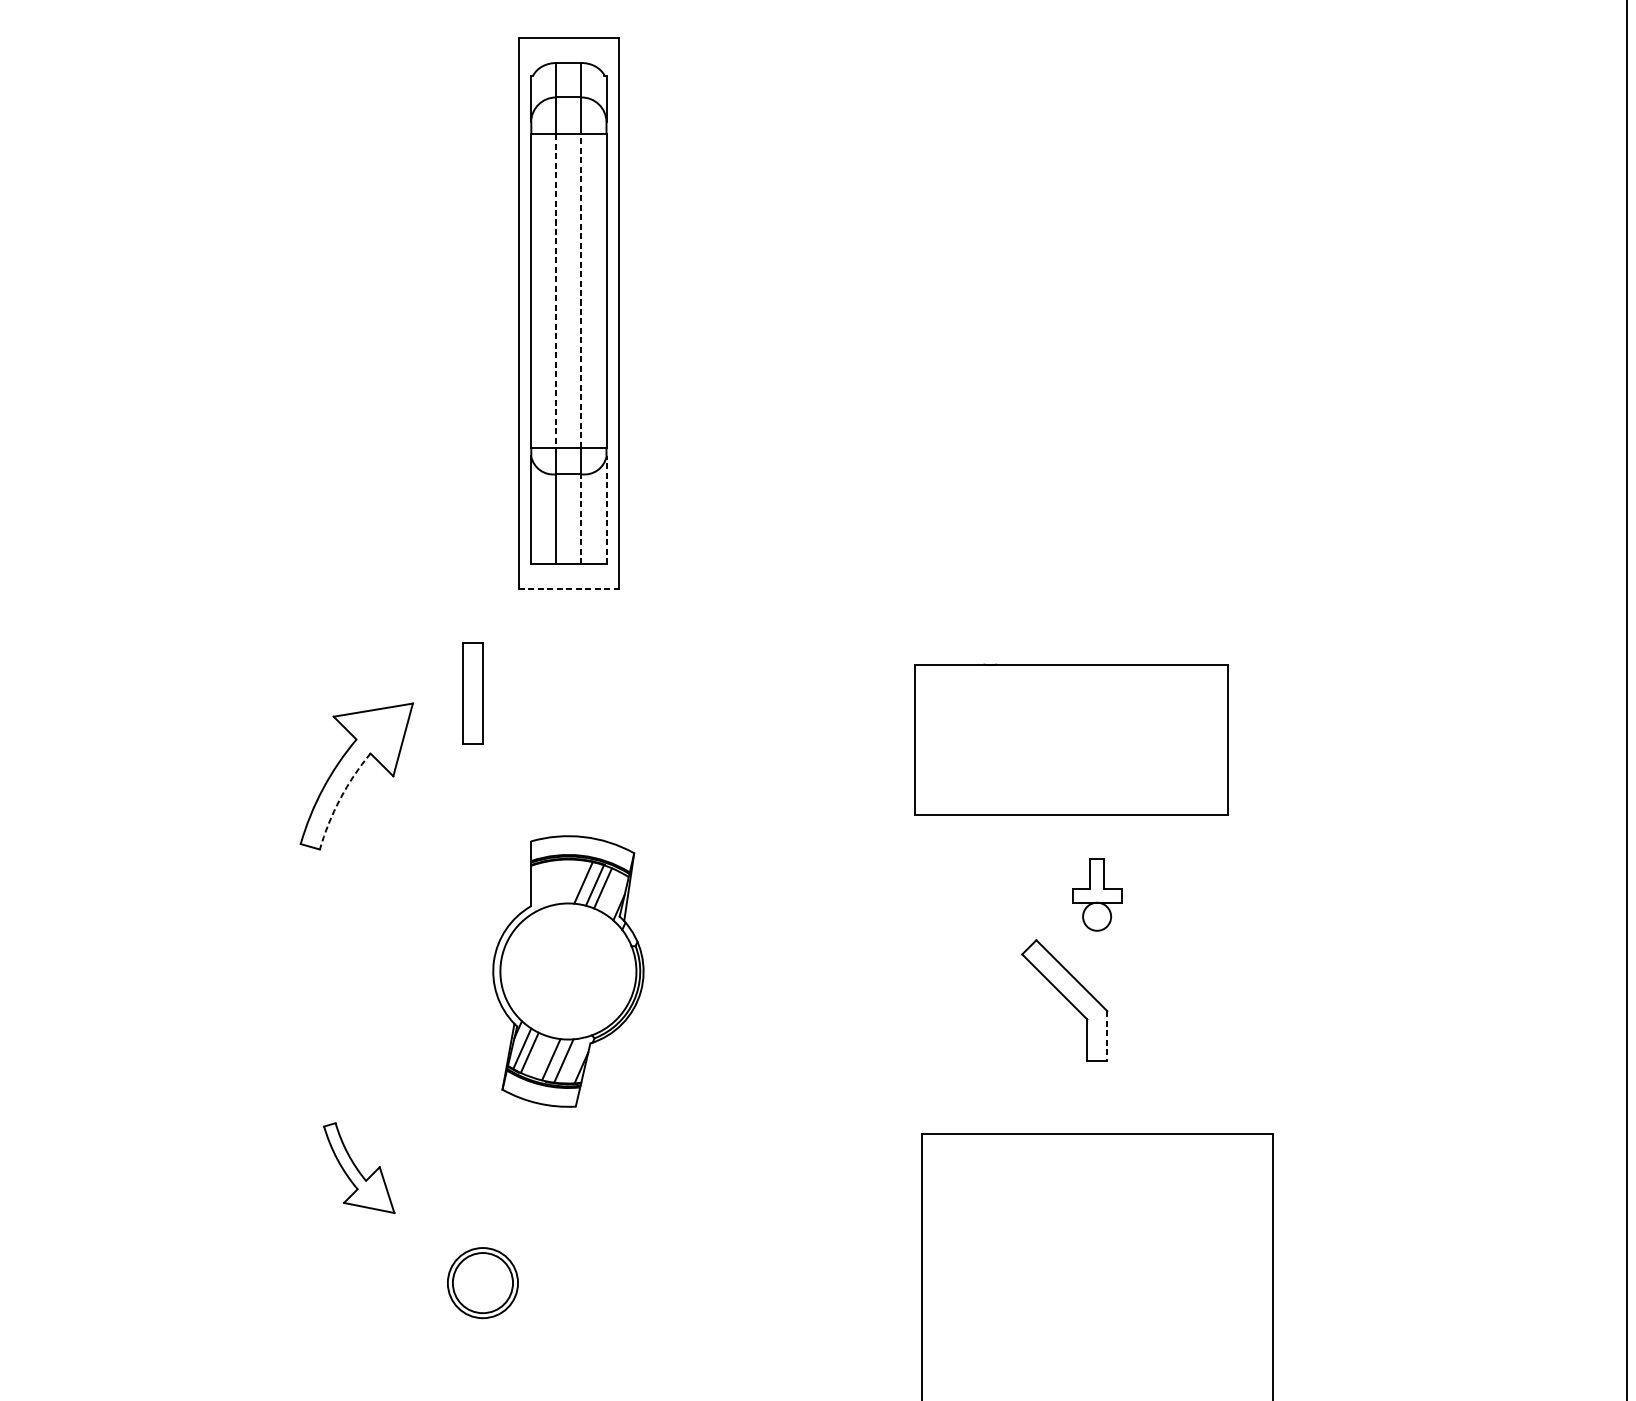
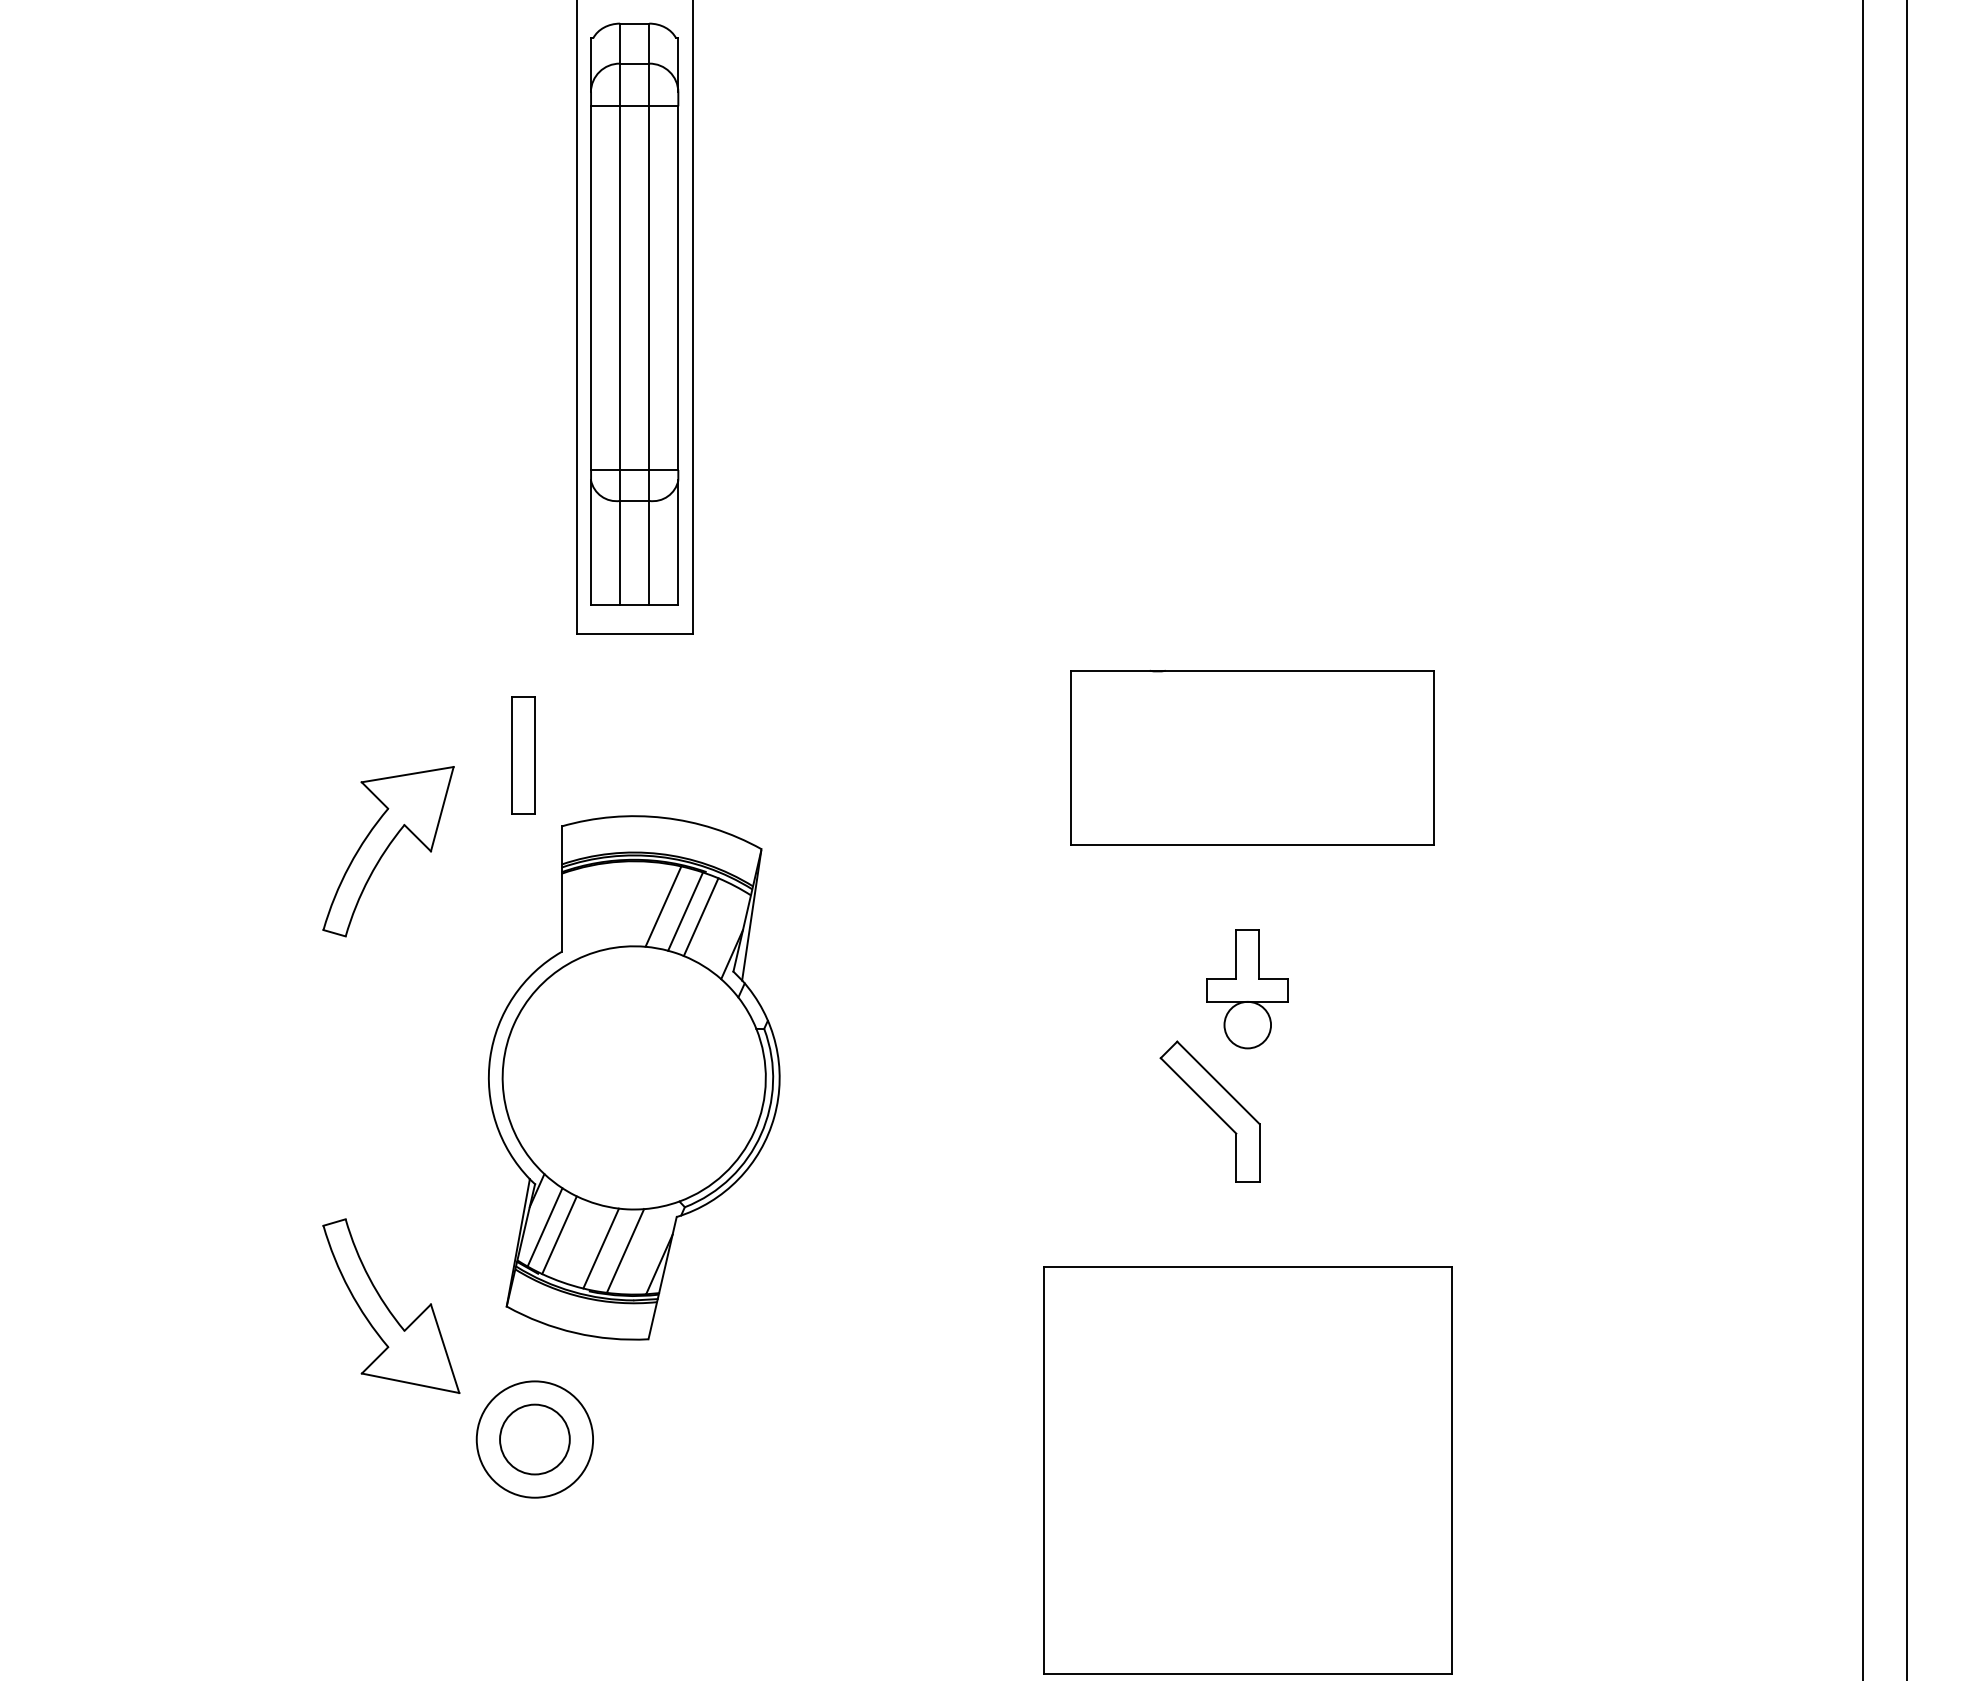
line: (556, 291) -> (620, 288), dashed -> solid
line: (581, 291) -> (649, 288), dashed -> solid
line: (606, 510) -> (678, 542), dashed -> solid
line: (581, 518) -> (649, 552), dashed -> solid
line: (569, 589) -> (635, 634), dashed -> solid
part: (1071, 739) -> (1252, 757), moved
arc: (340, 798) -> (369, 877), dashed -> solid
part: (1096, 895) -> (1247, 989), size x1.43
part: (567, 971) -> (633, 1077), size x1.67
line: (1107, 1036) -> (1259, 1153), dashed -> solid
part: (359, 1167) -> (391, 1305), size x1.67
circle: (482, 1283) -> (534, 1439), size x1.43

